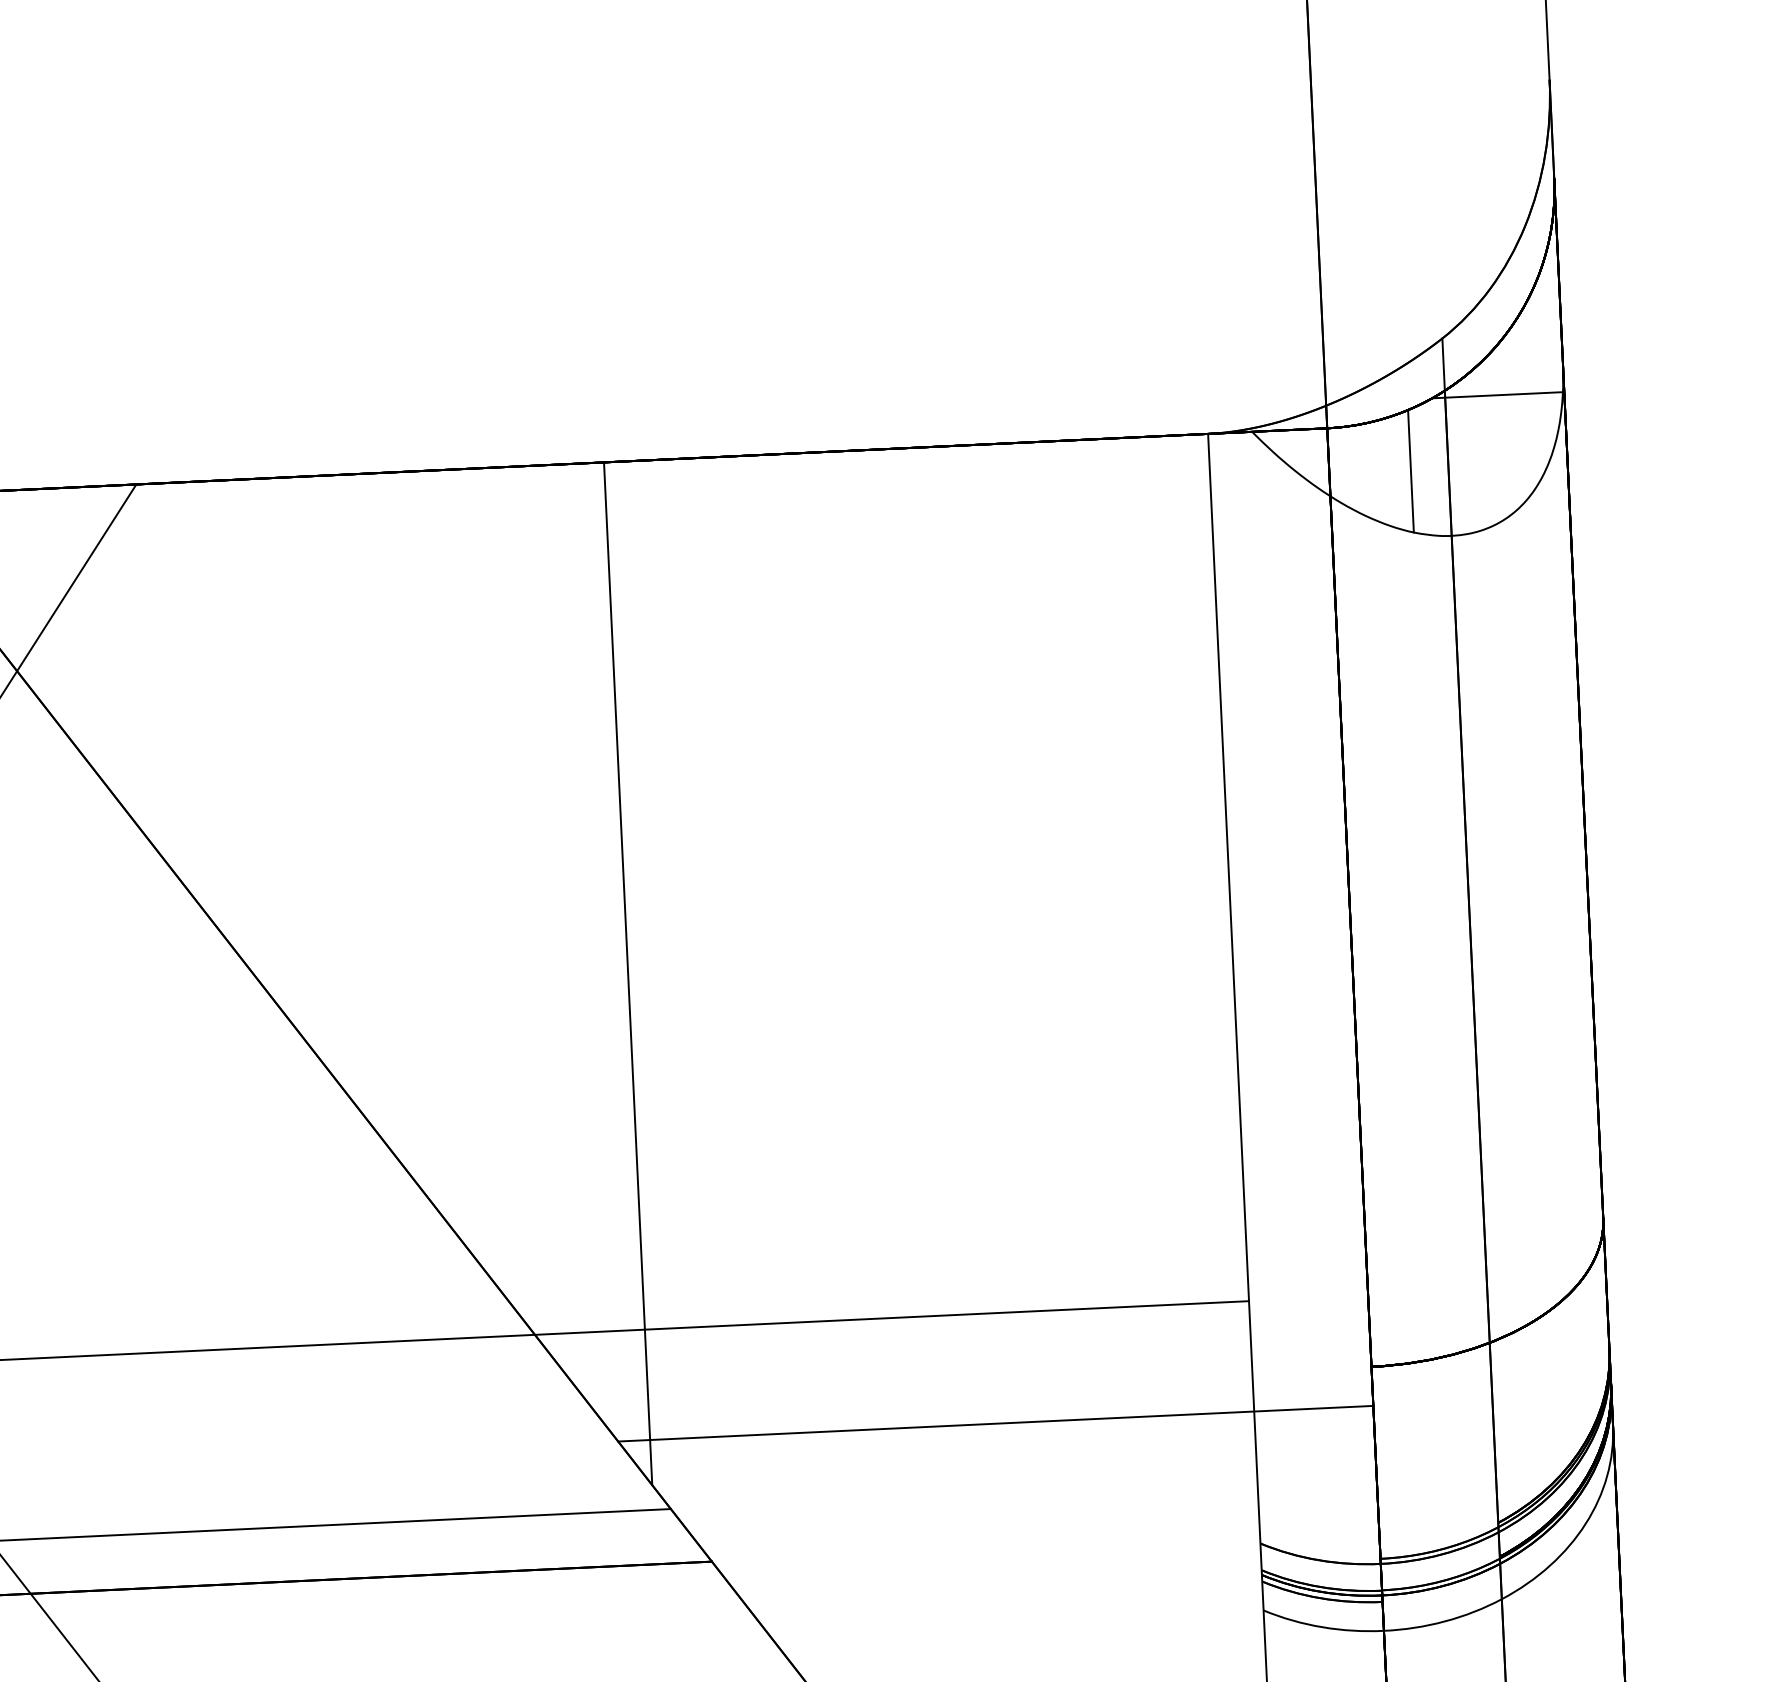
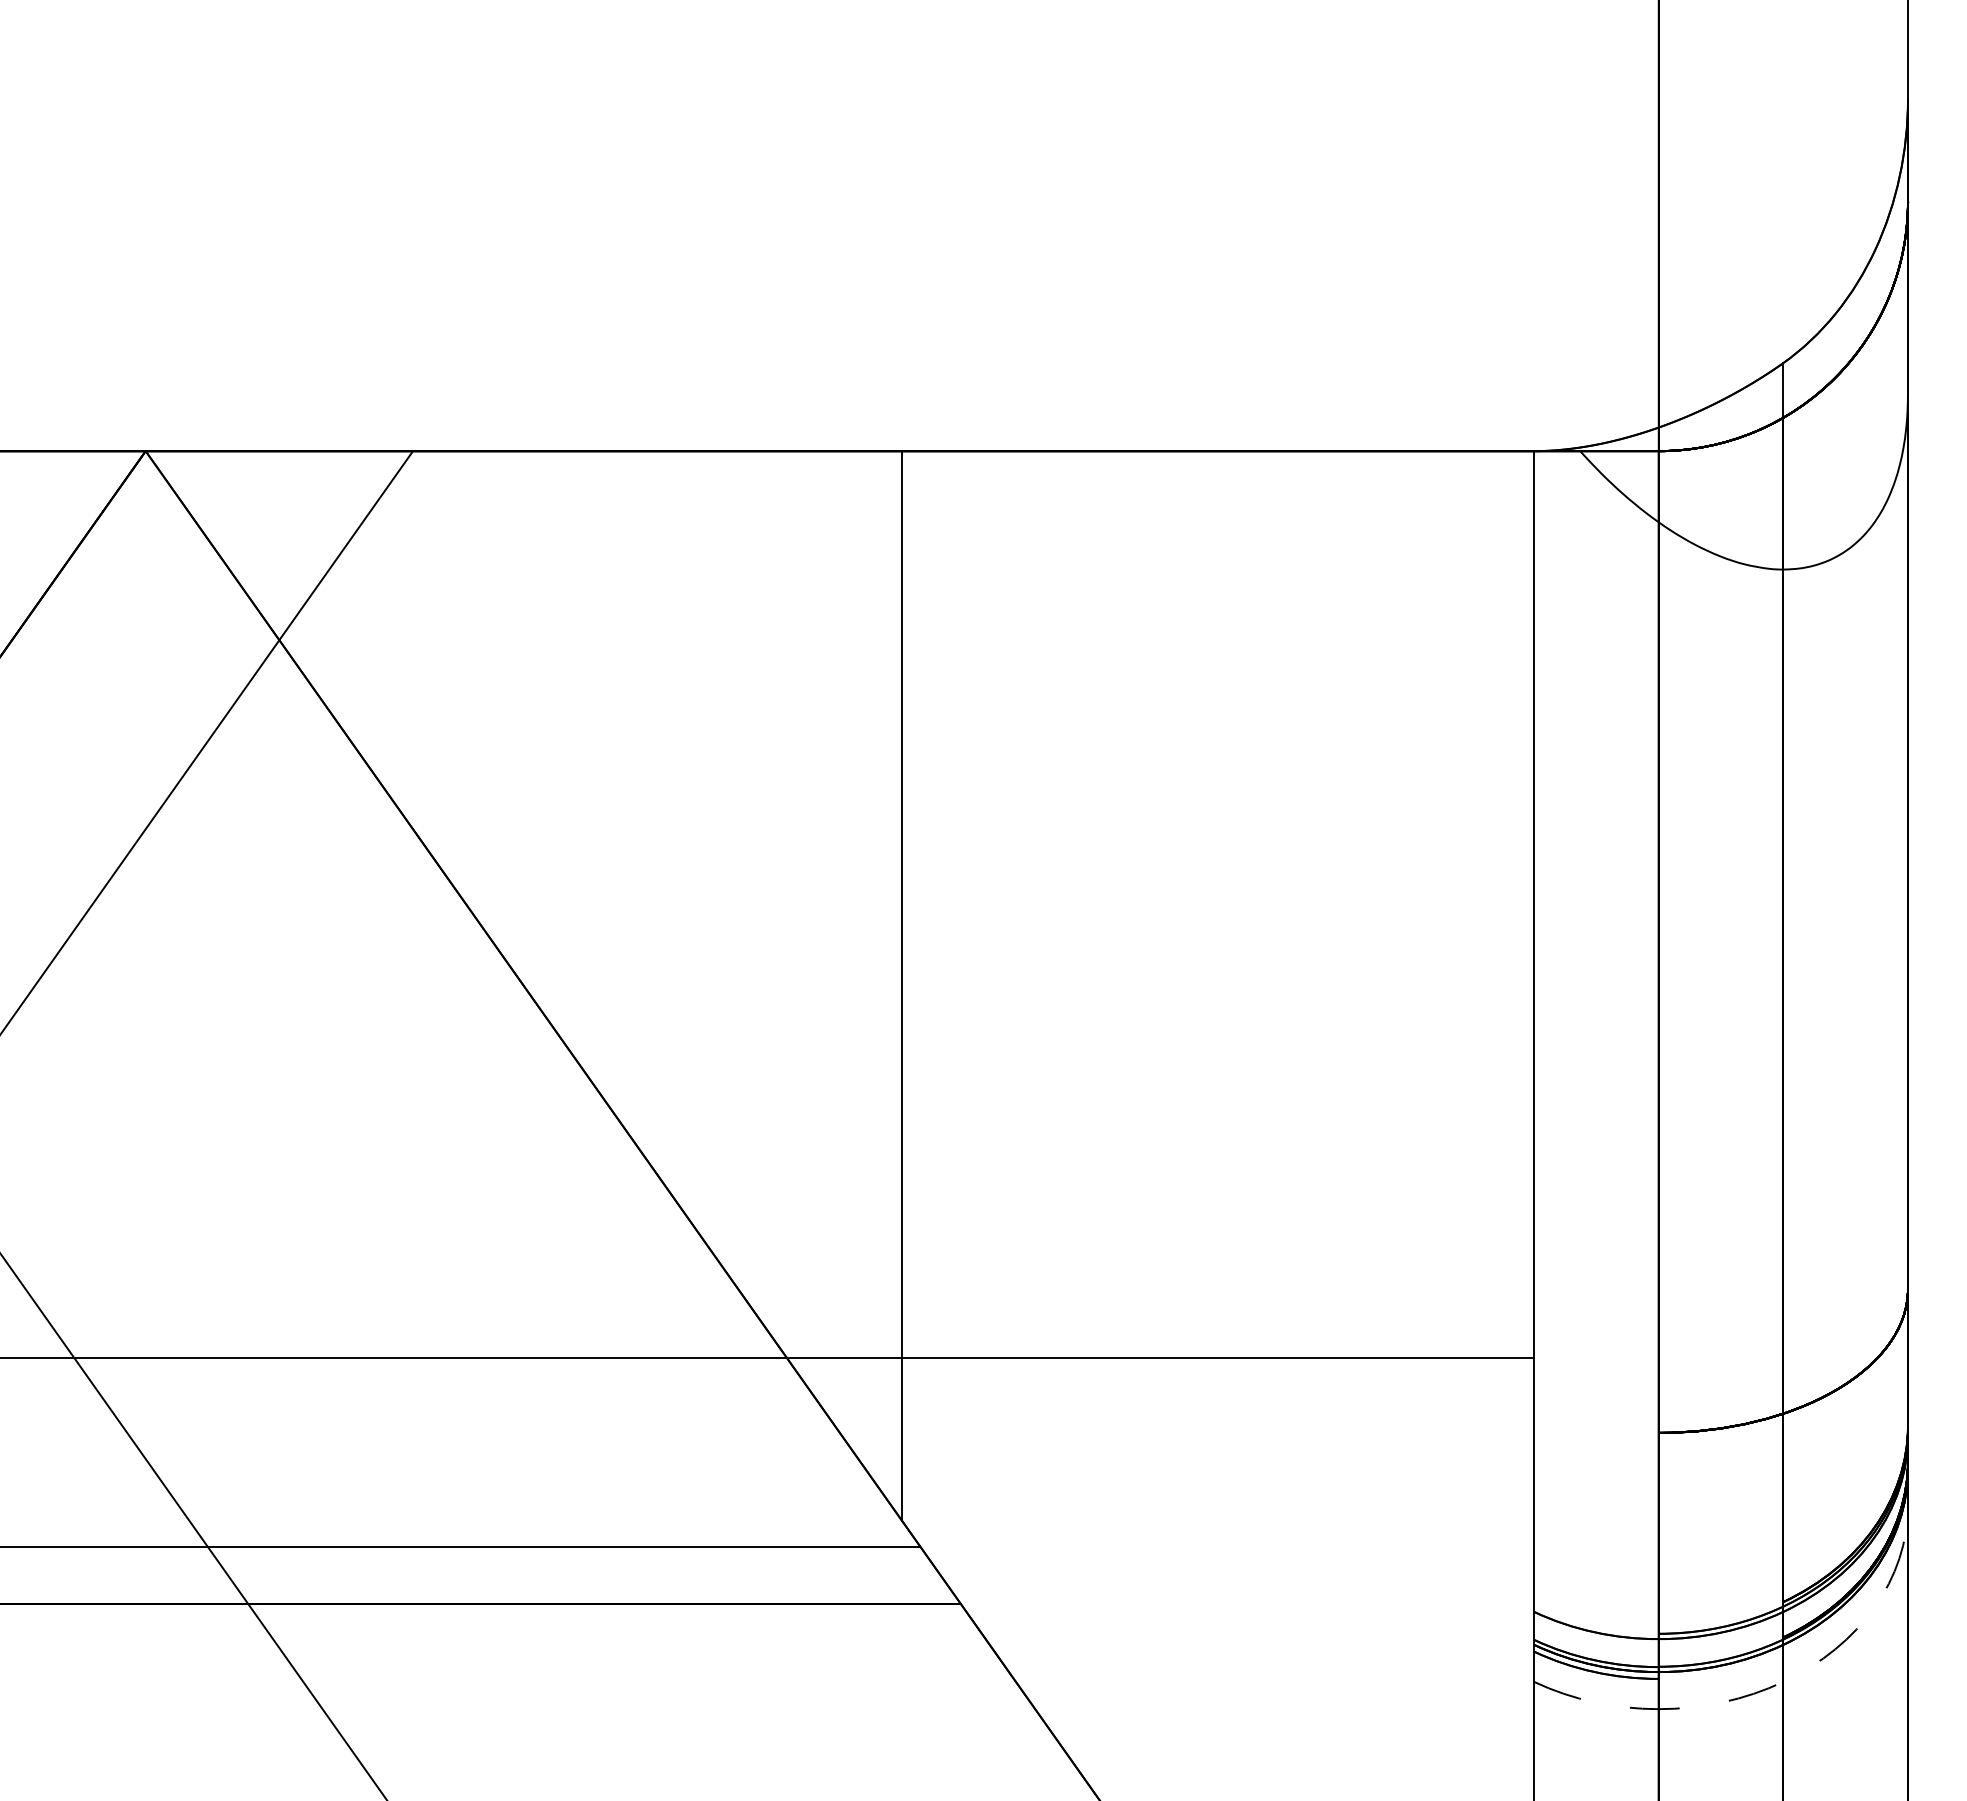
line: (1496, 395) -> (1837, 425), removed
line: (1411, 471) -> (1744, 500), removed
line: (995, 1423) -> (1263, 1473), removed
arc: (1487, 1606) -> (1768, 1688), solid -> dashed

